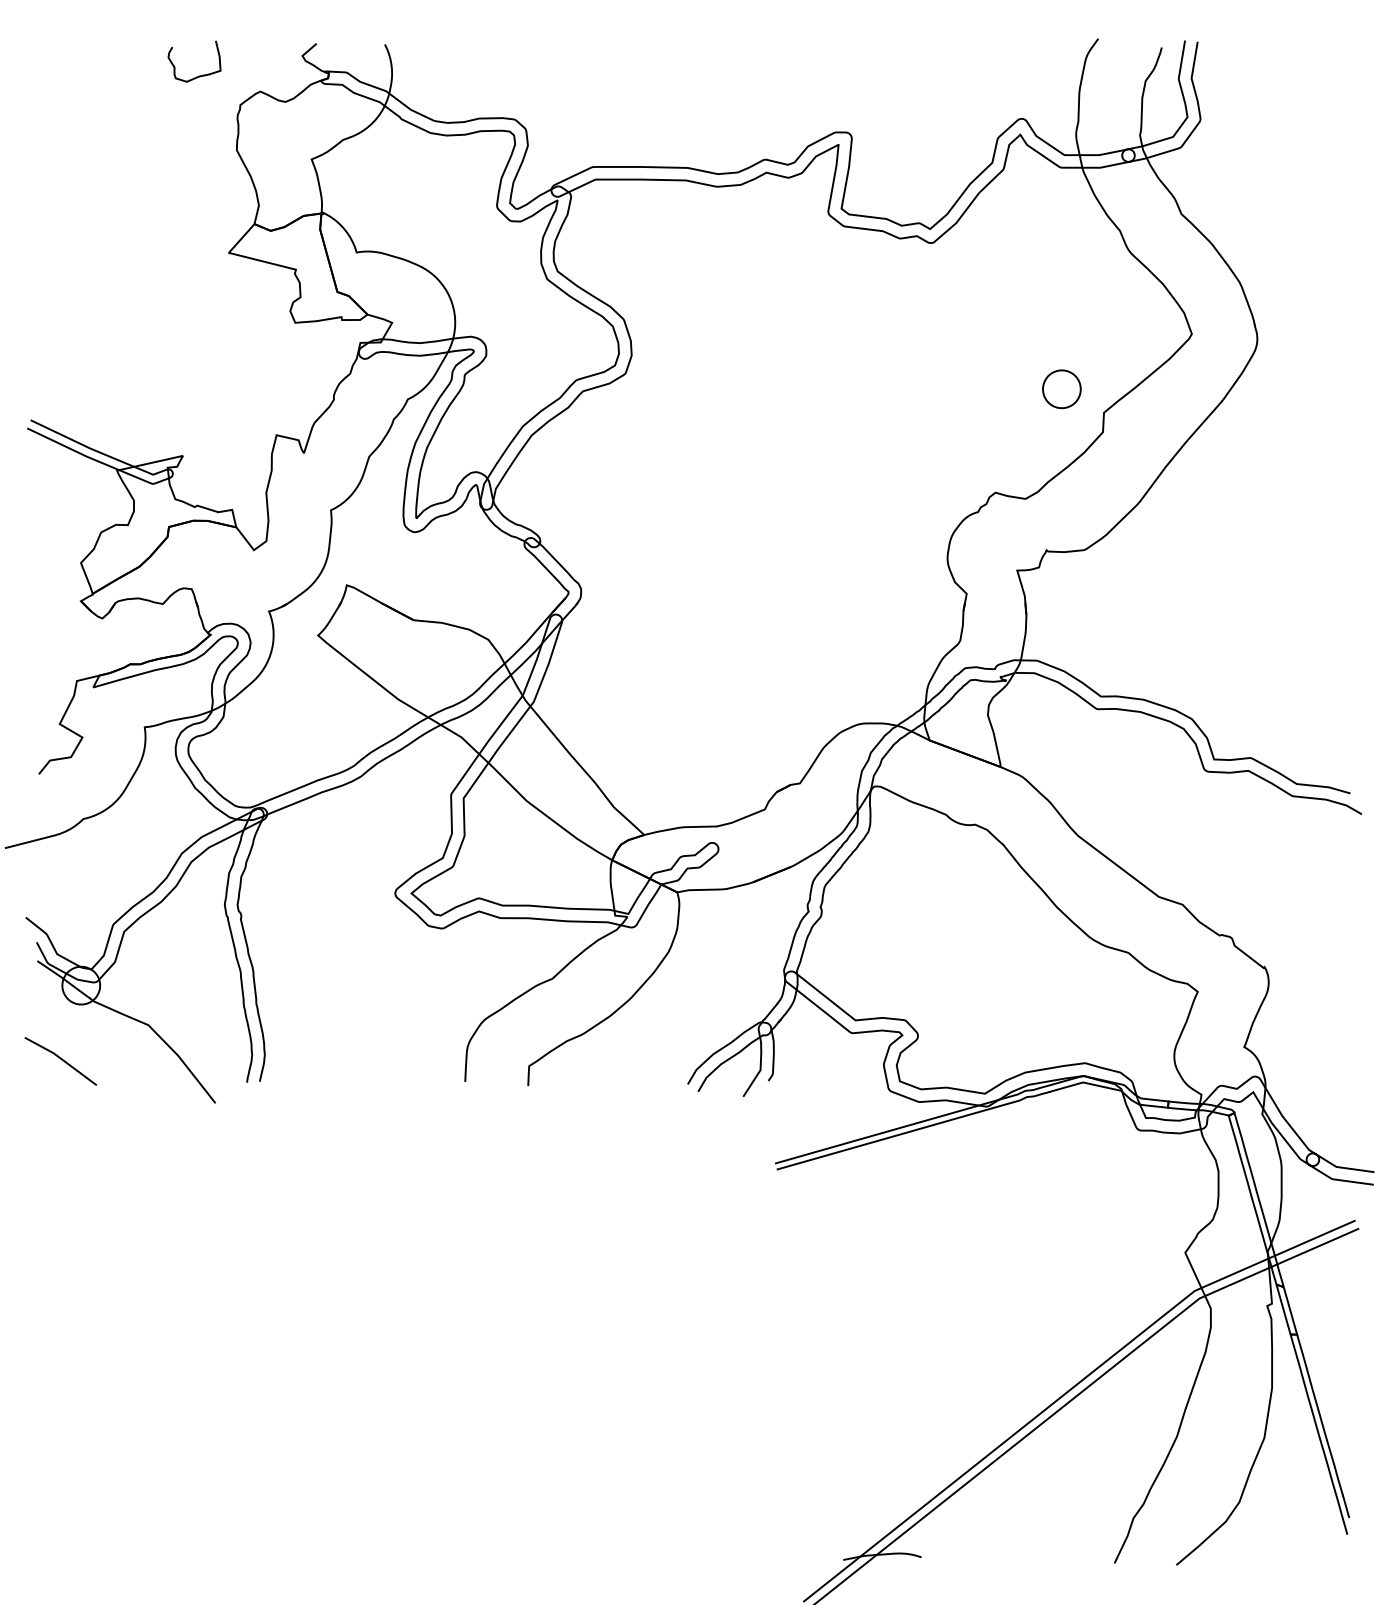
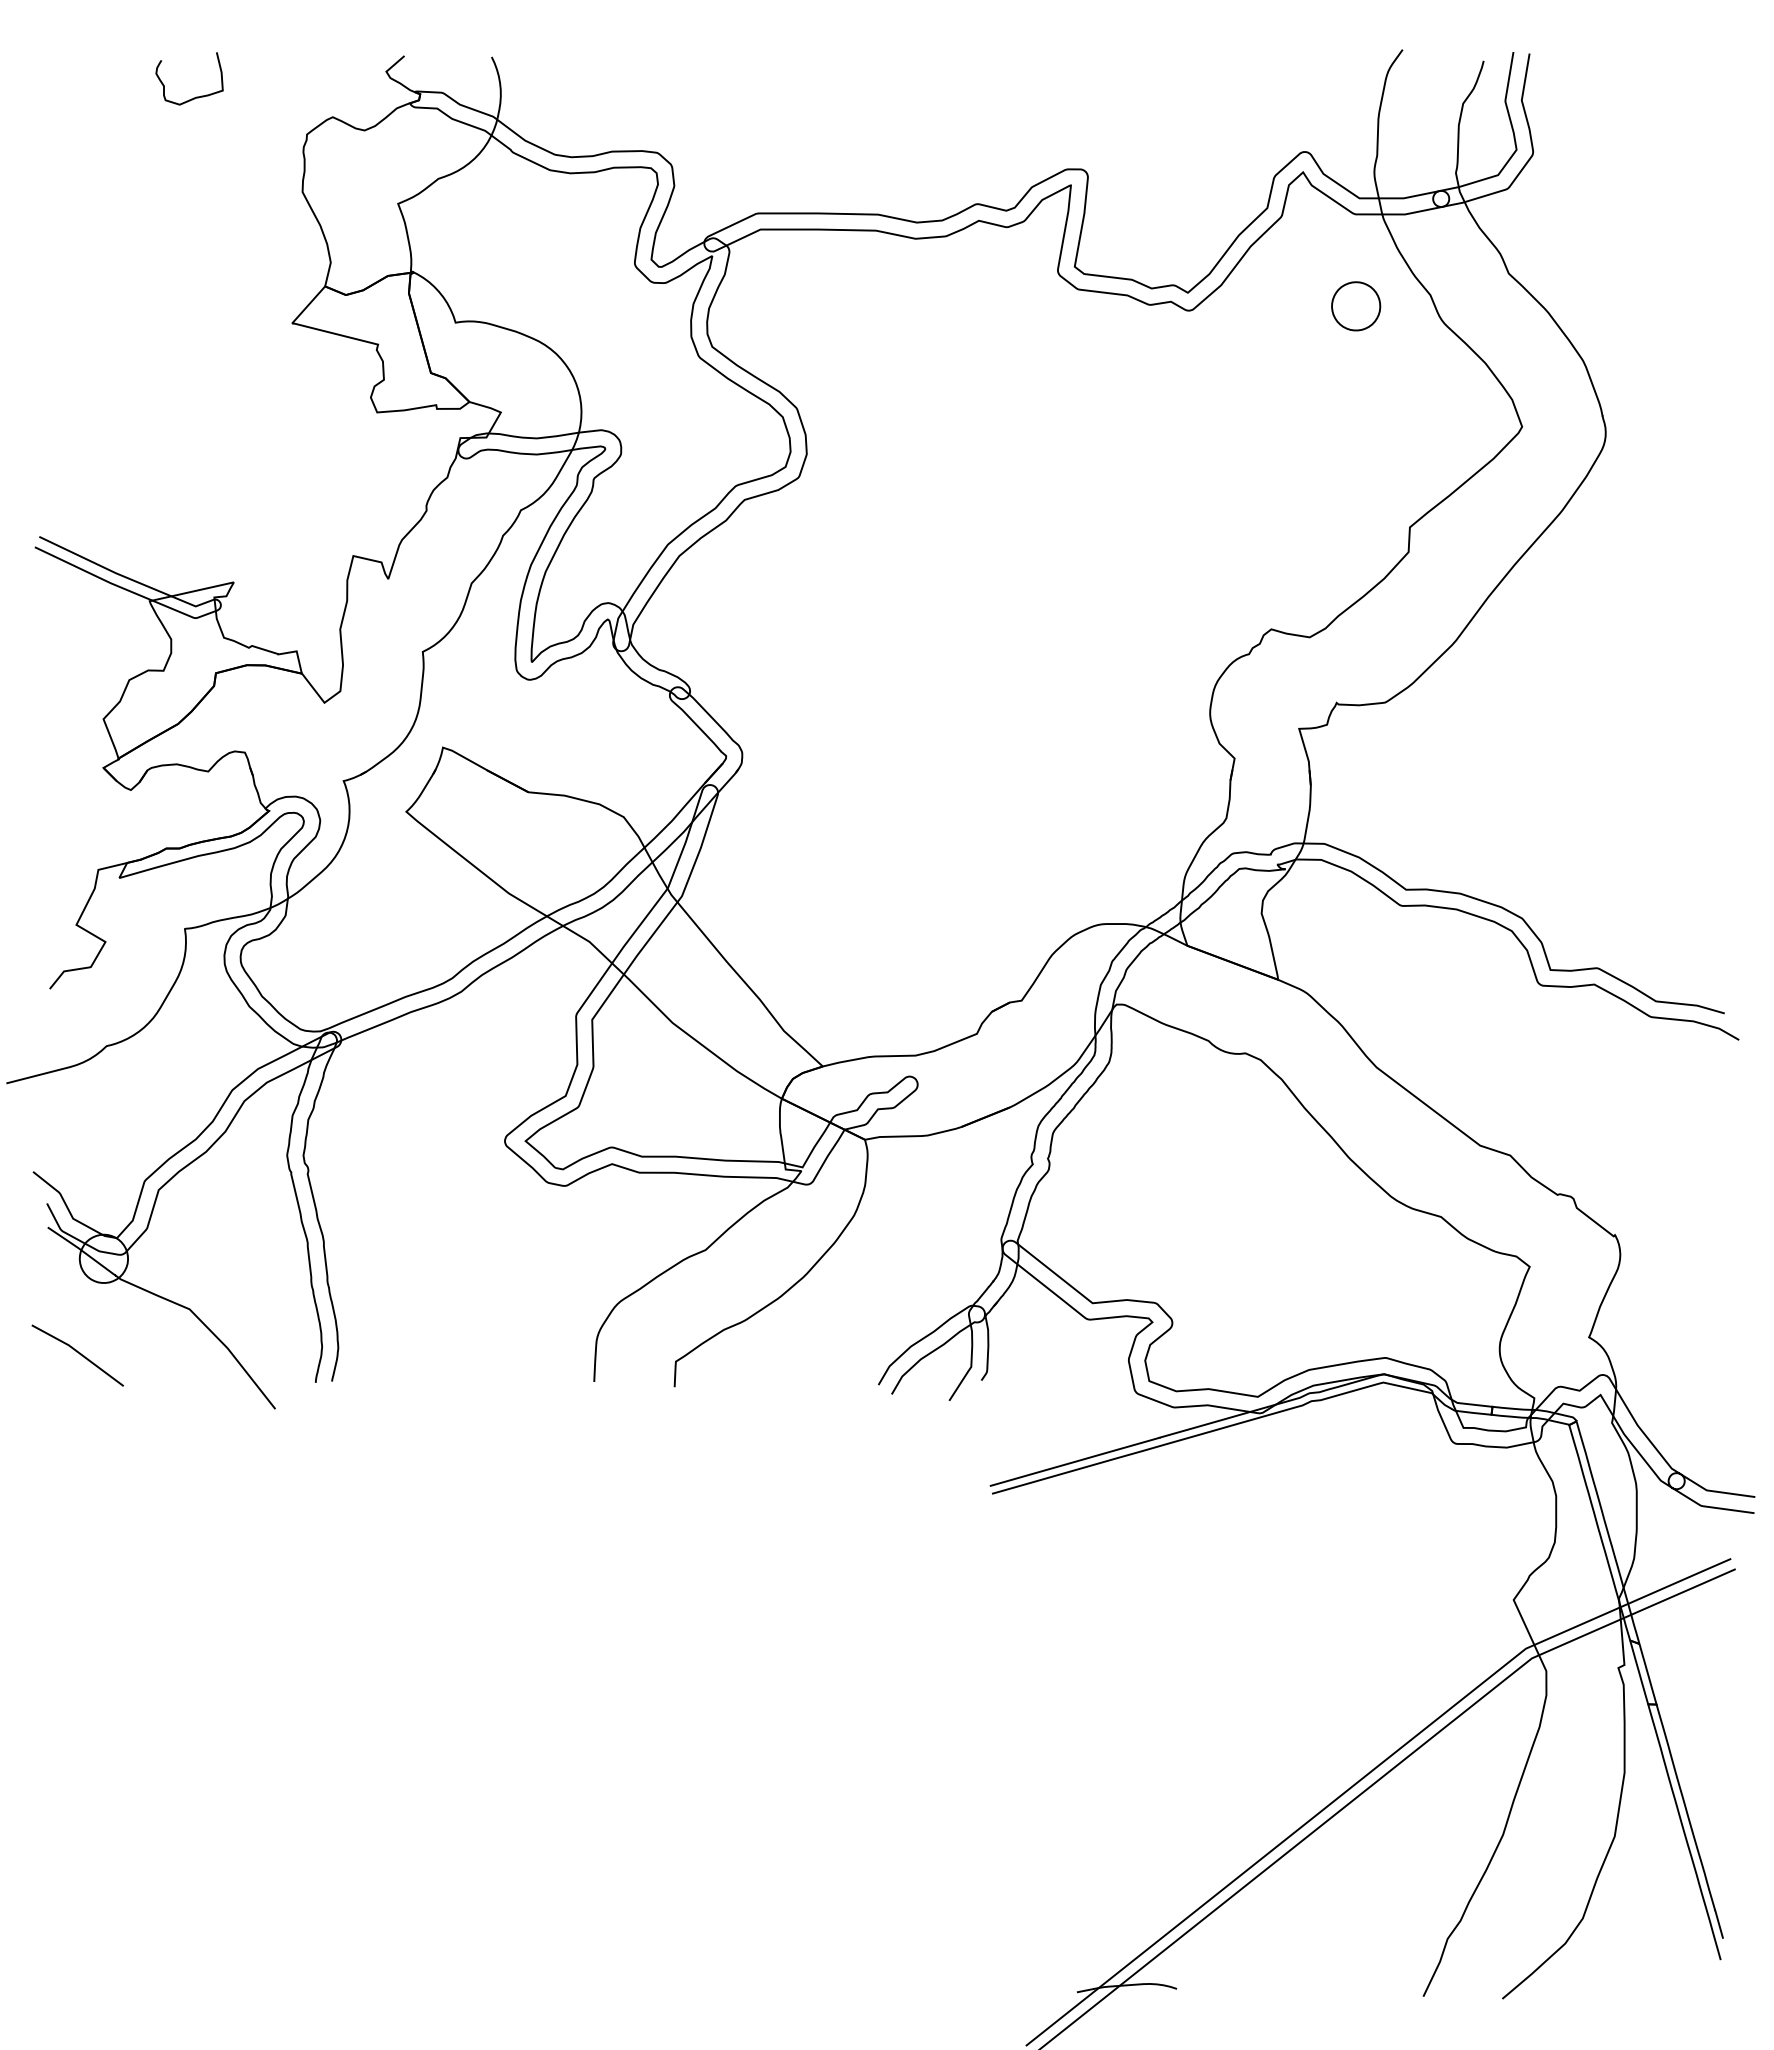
curve: (199, 75) -> (196, 96), moved
part: (1062, 389) -> (1356, 306), moved

